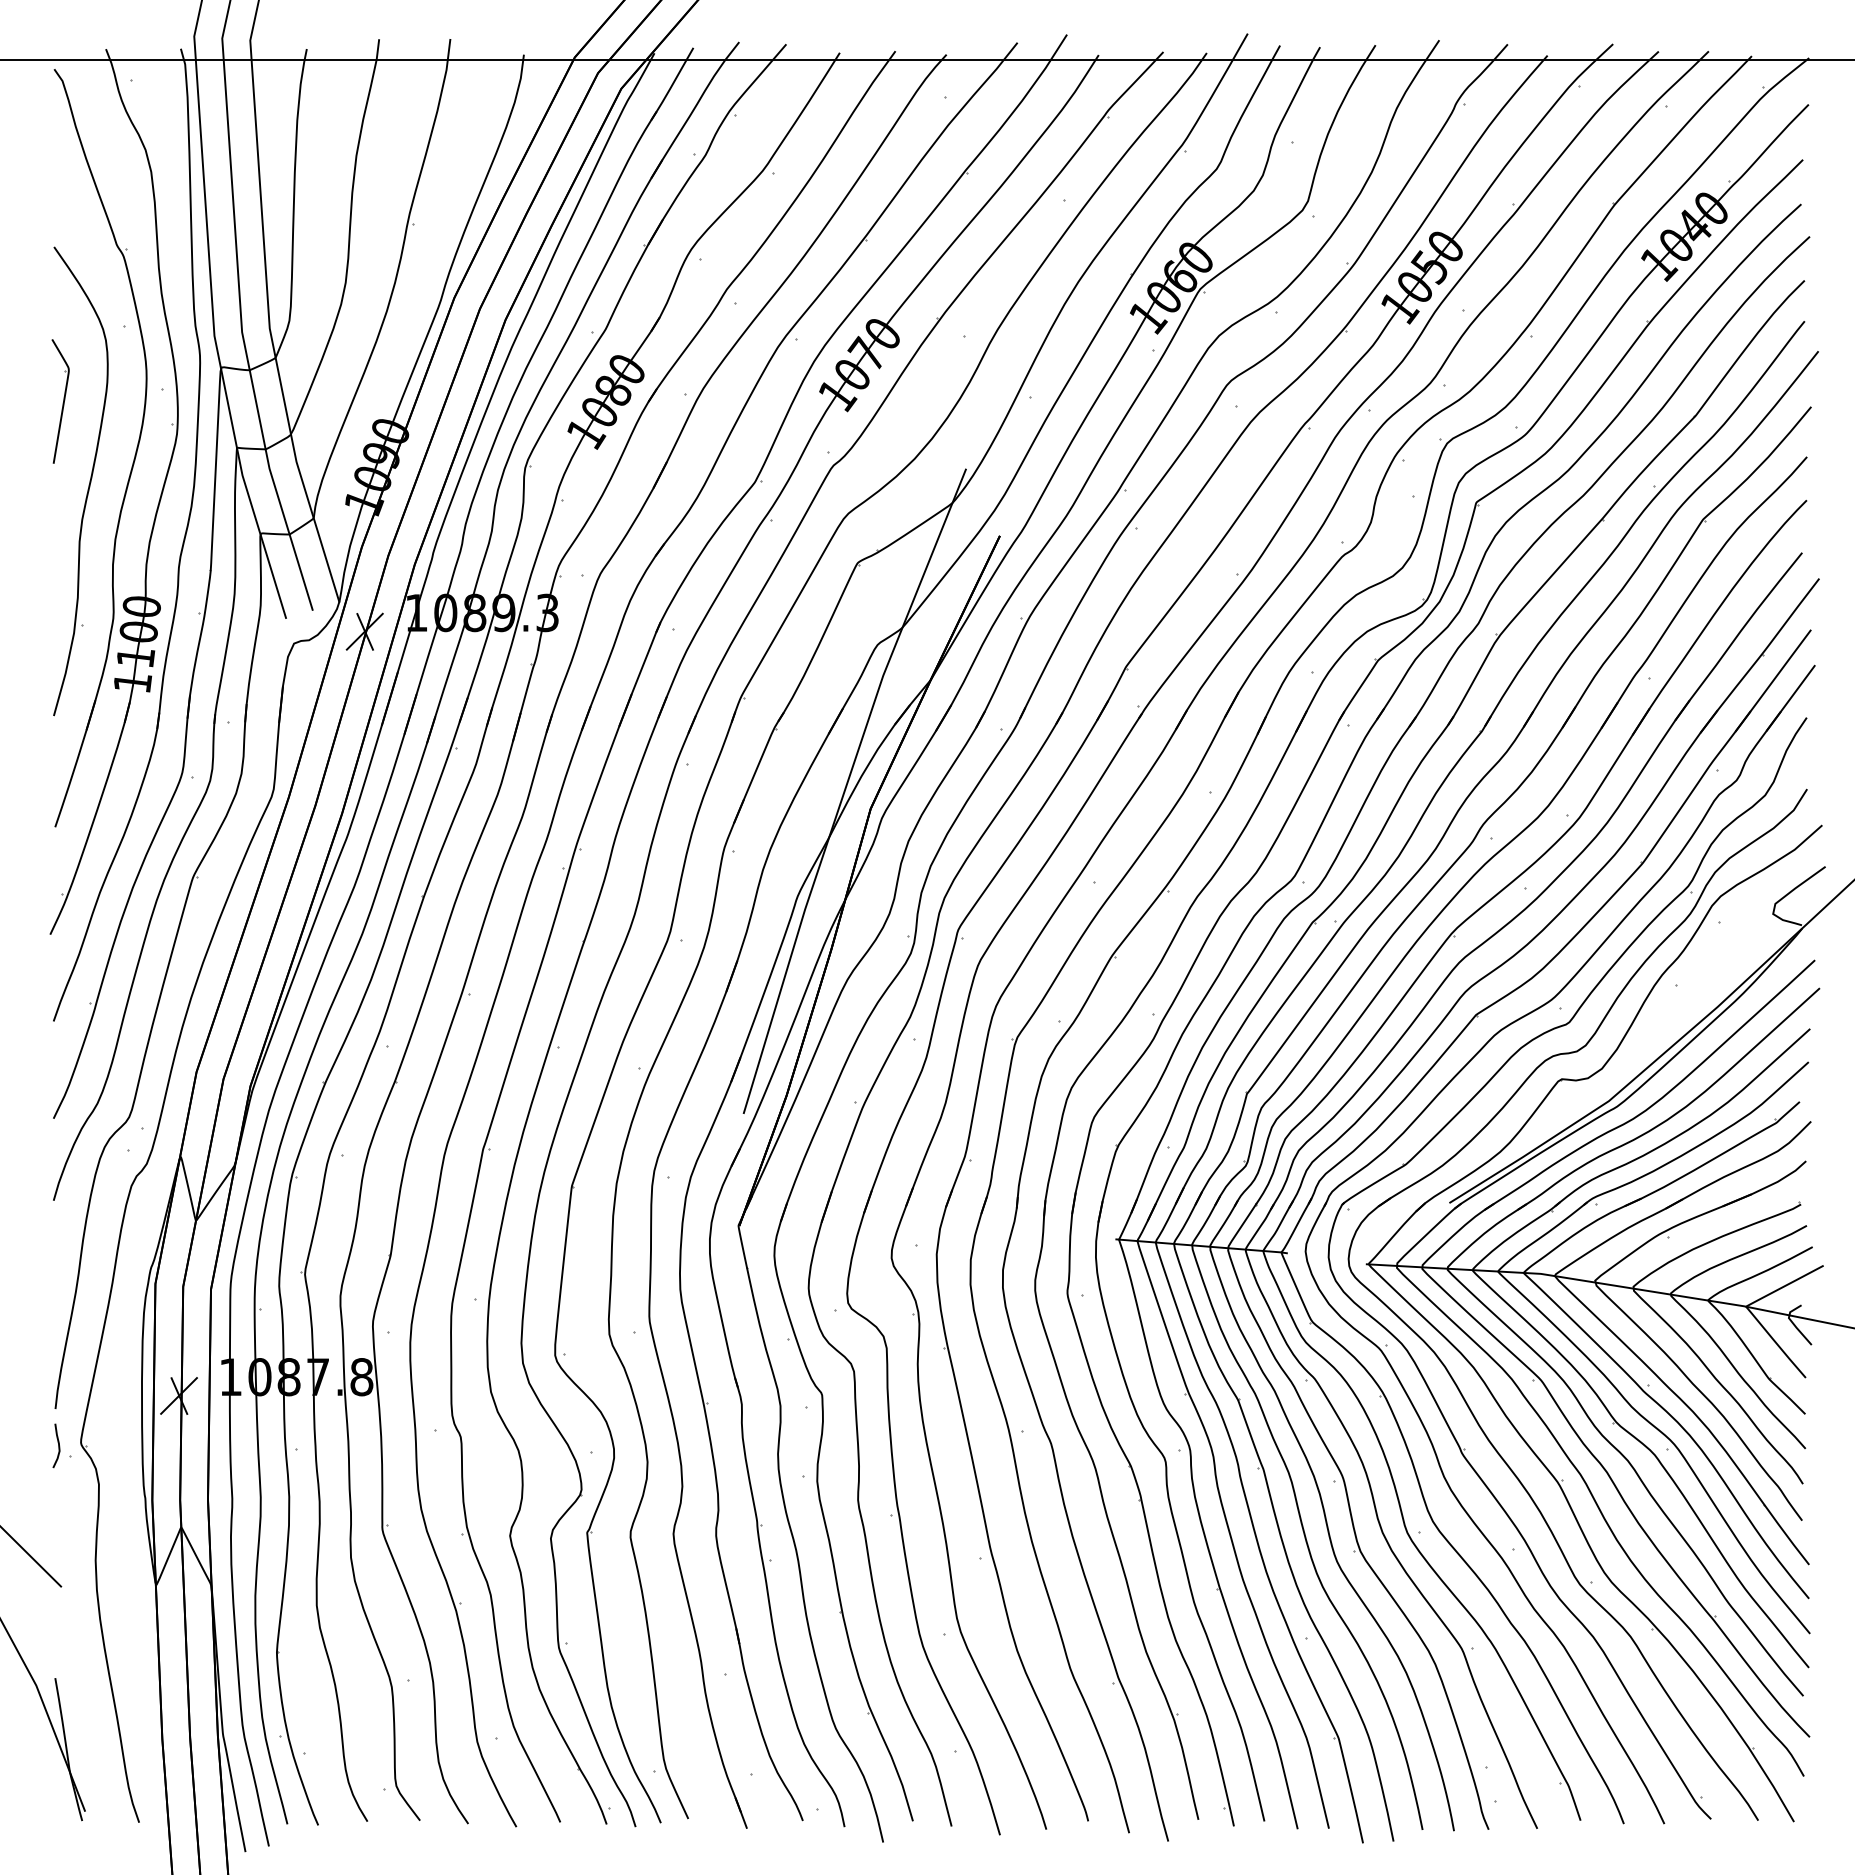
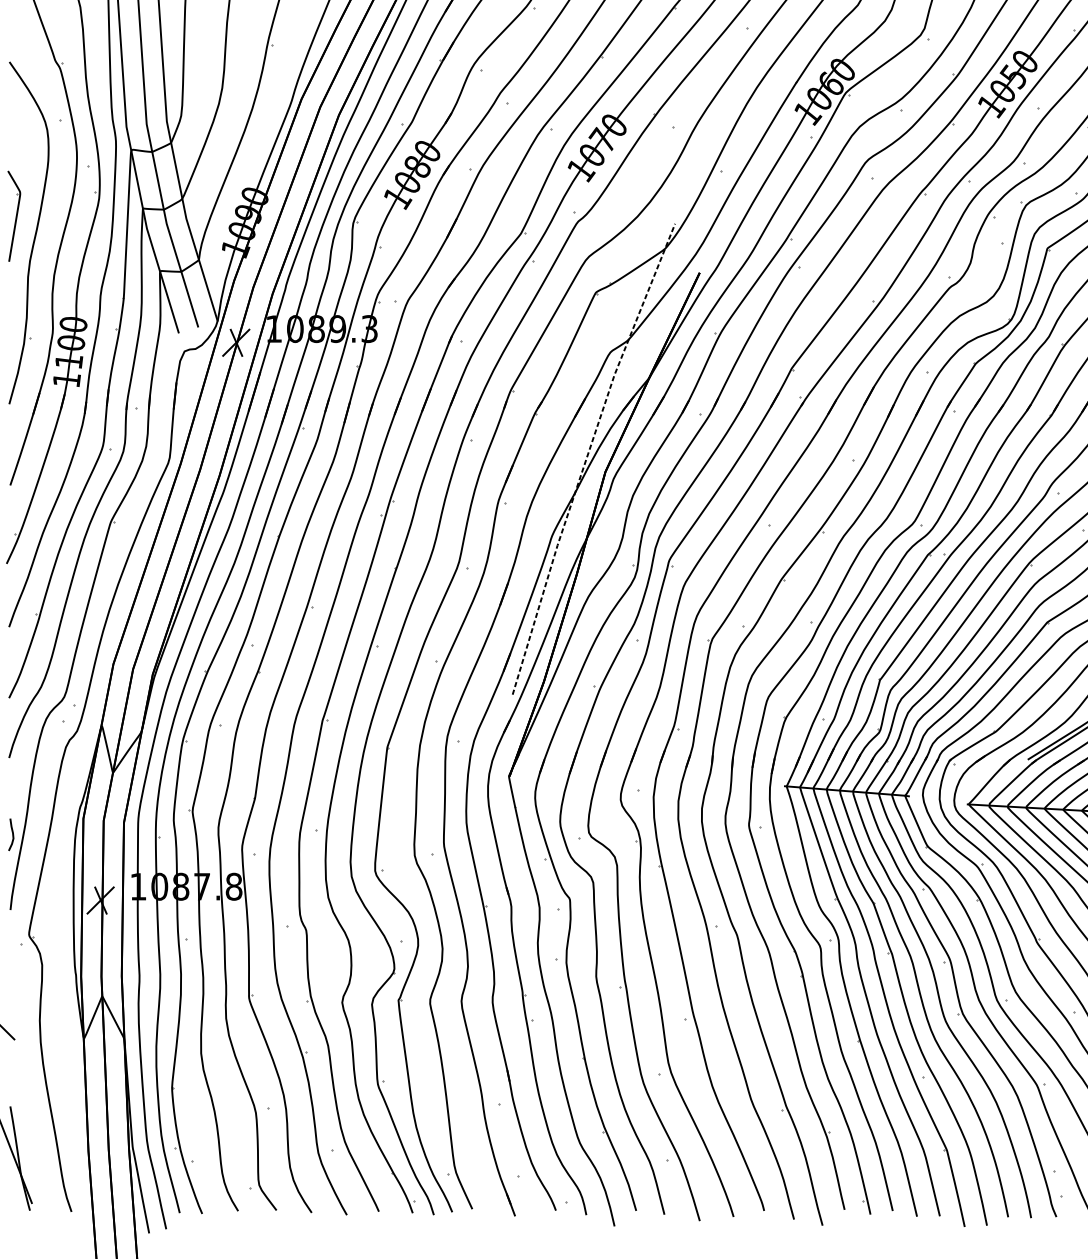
part: (60, 401) -> (14, 216), moved
line: (845, 788) -> (587, 457), solid -> dashed
curve: (58, 1445) -> (12, 834), moved

